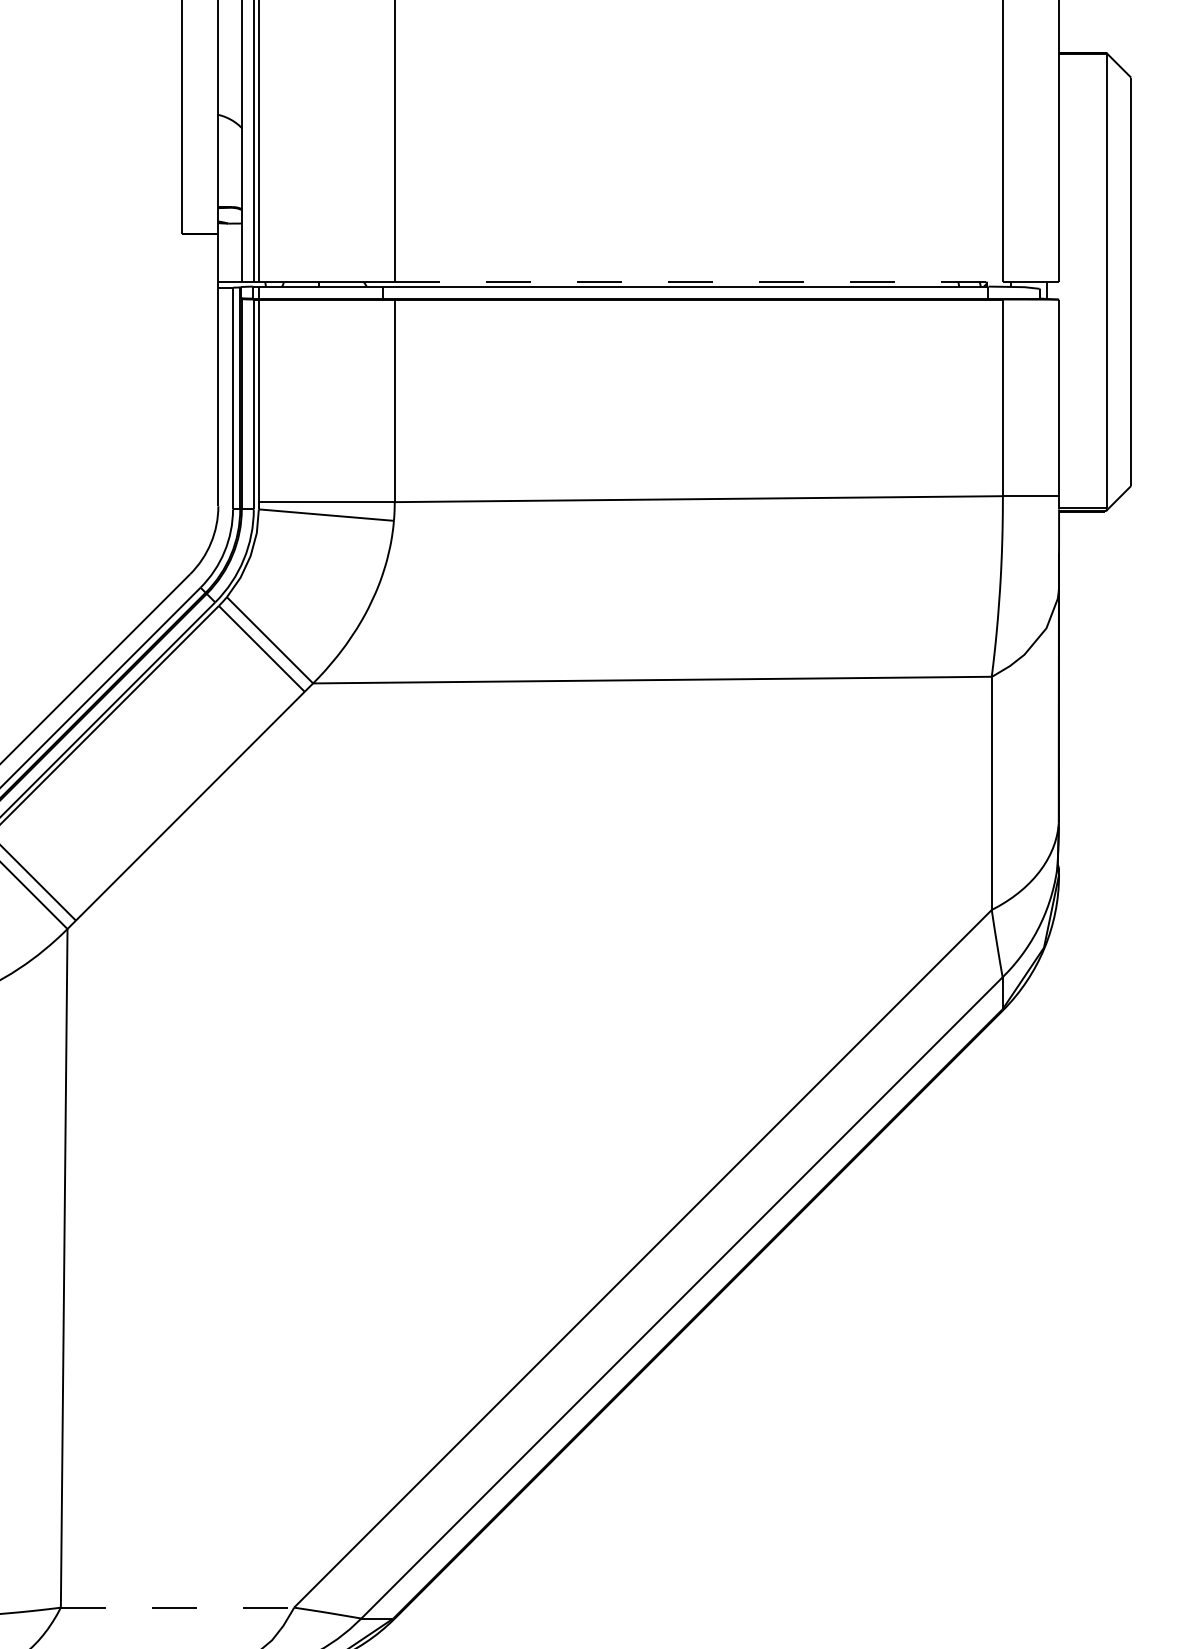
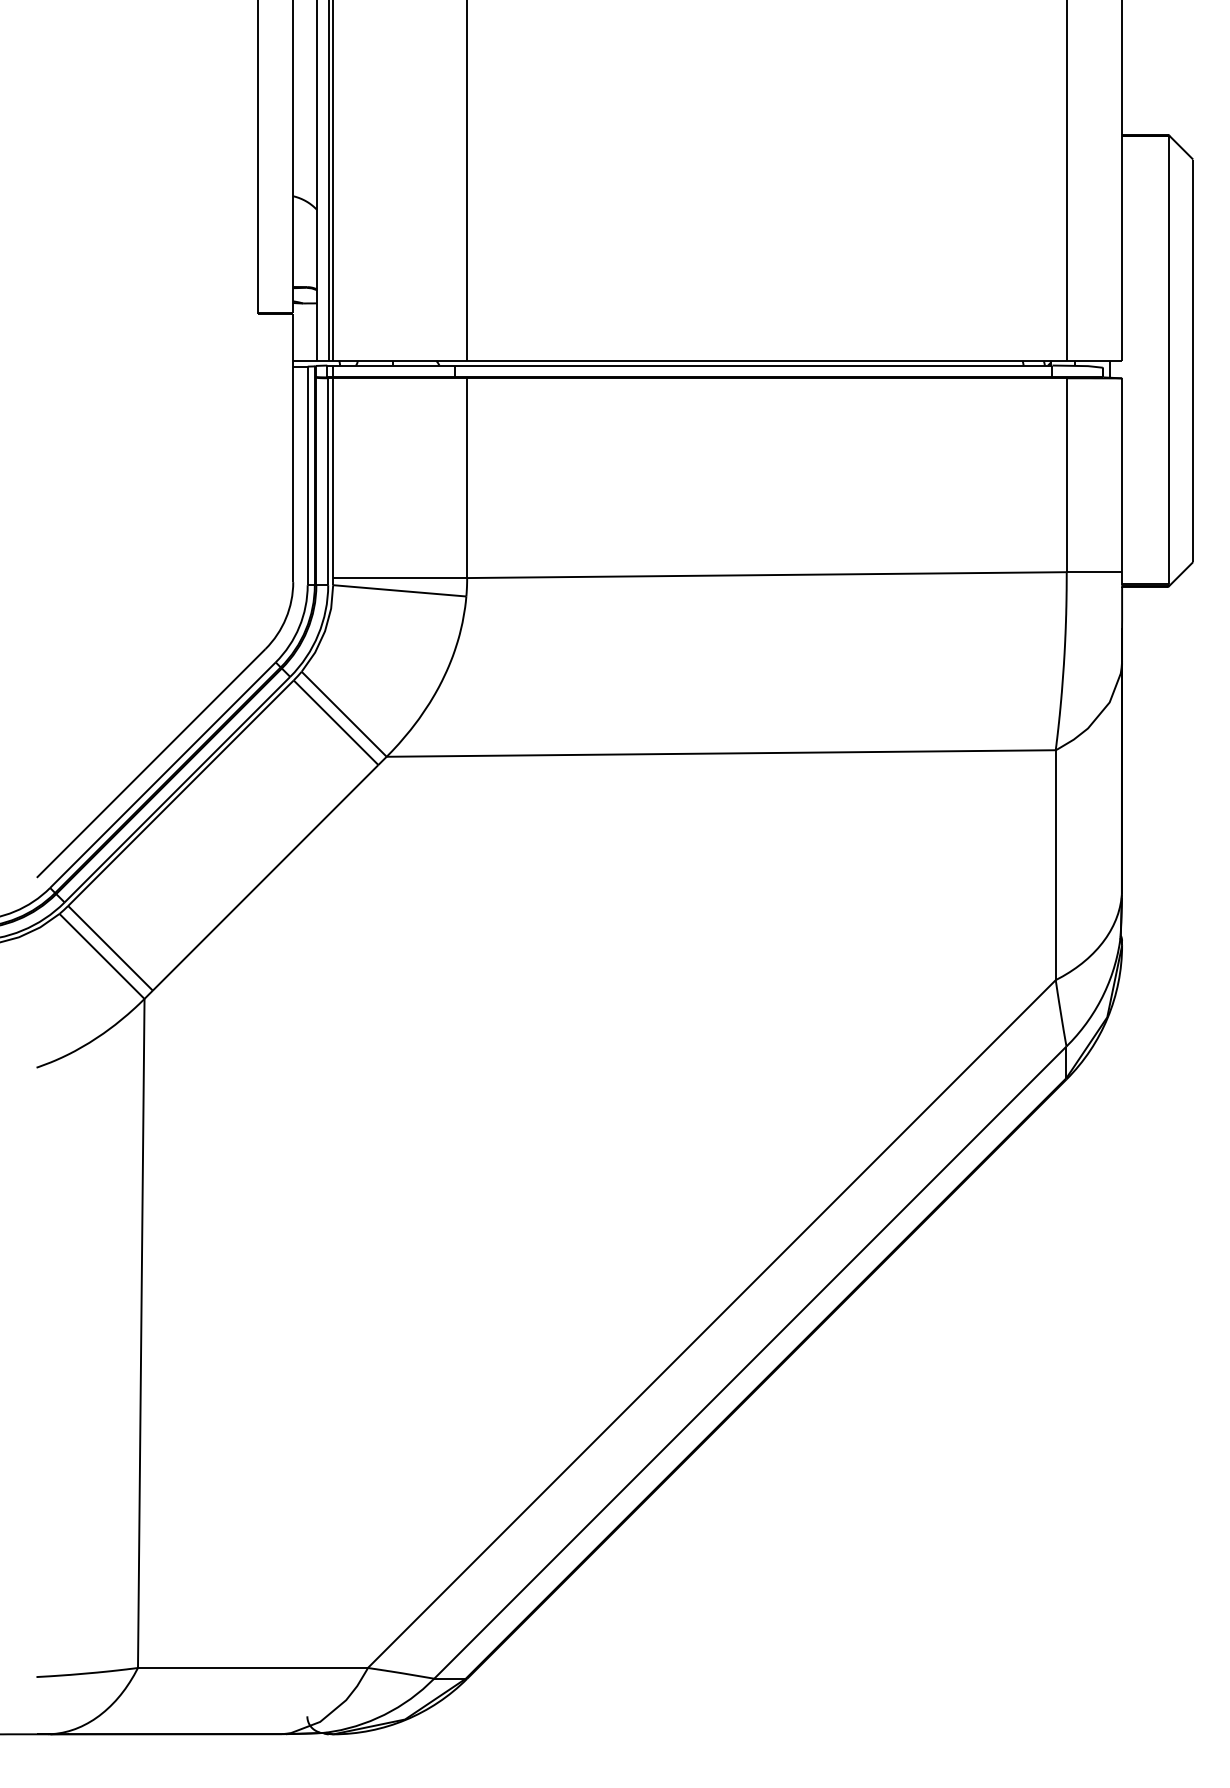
line: (698, 281) -> (766, 360), dashed -> solid
line: (177, 1608) -> (252, 1668), dashed -> solid

